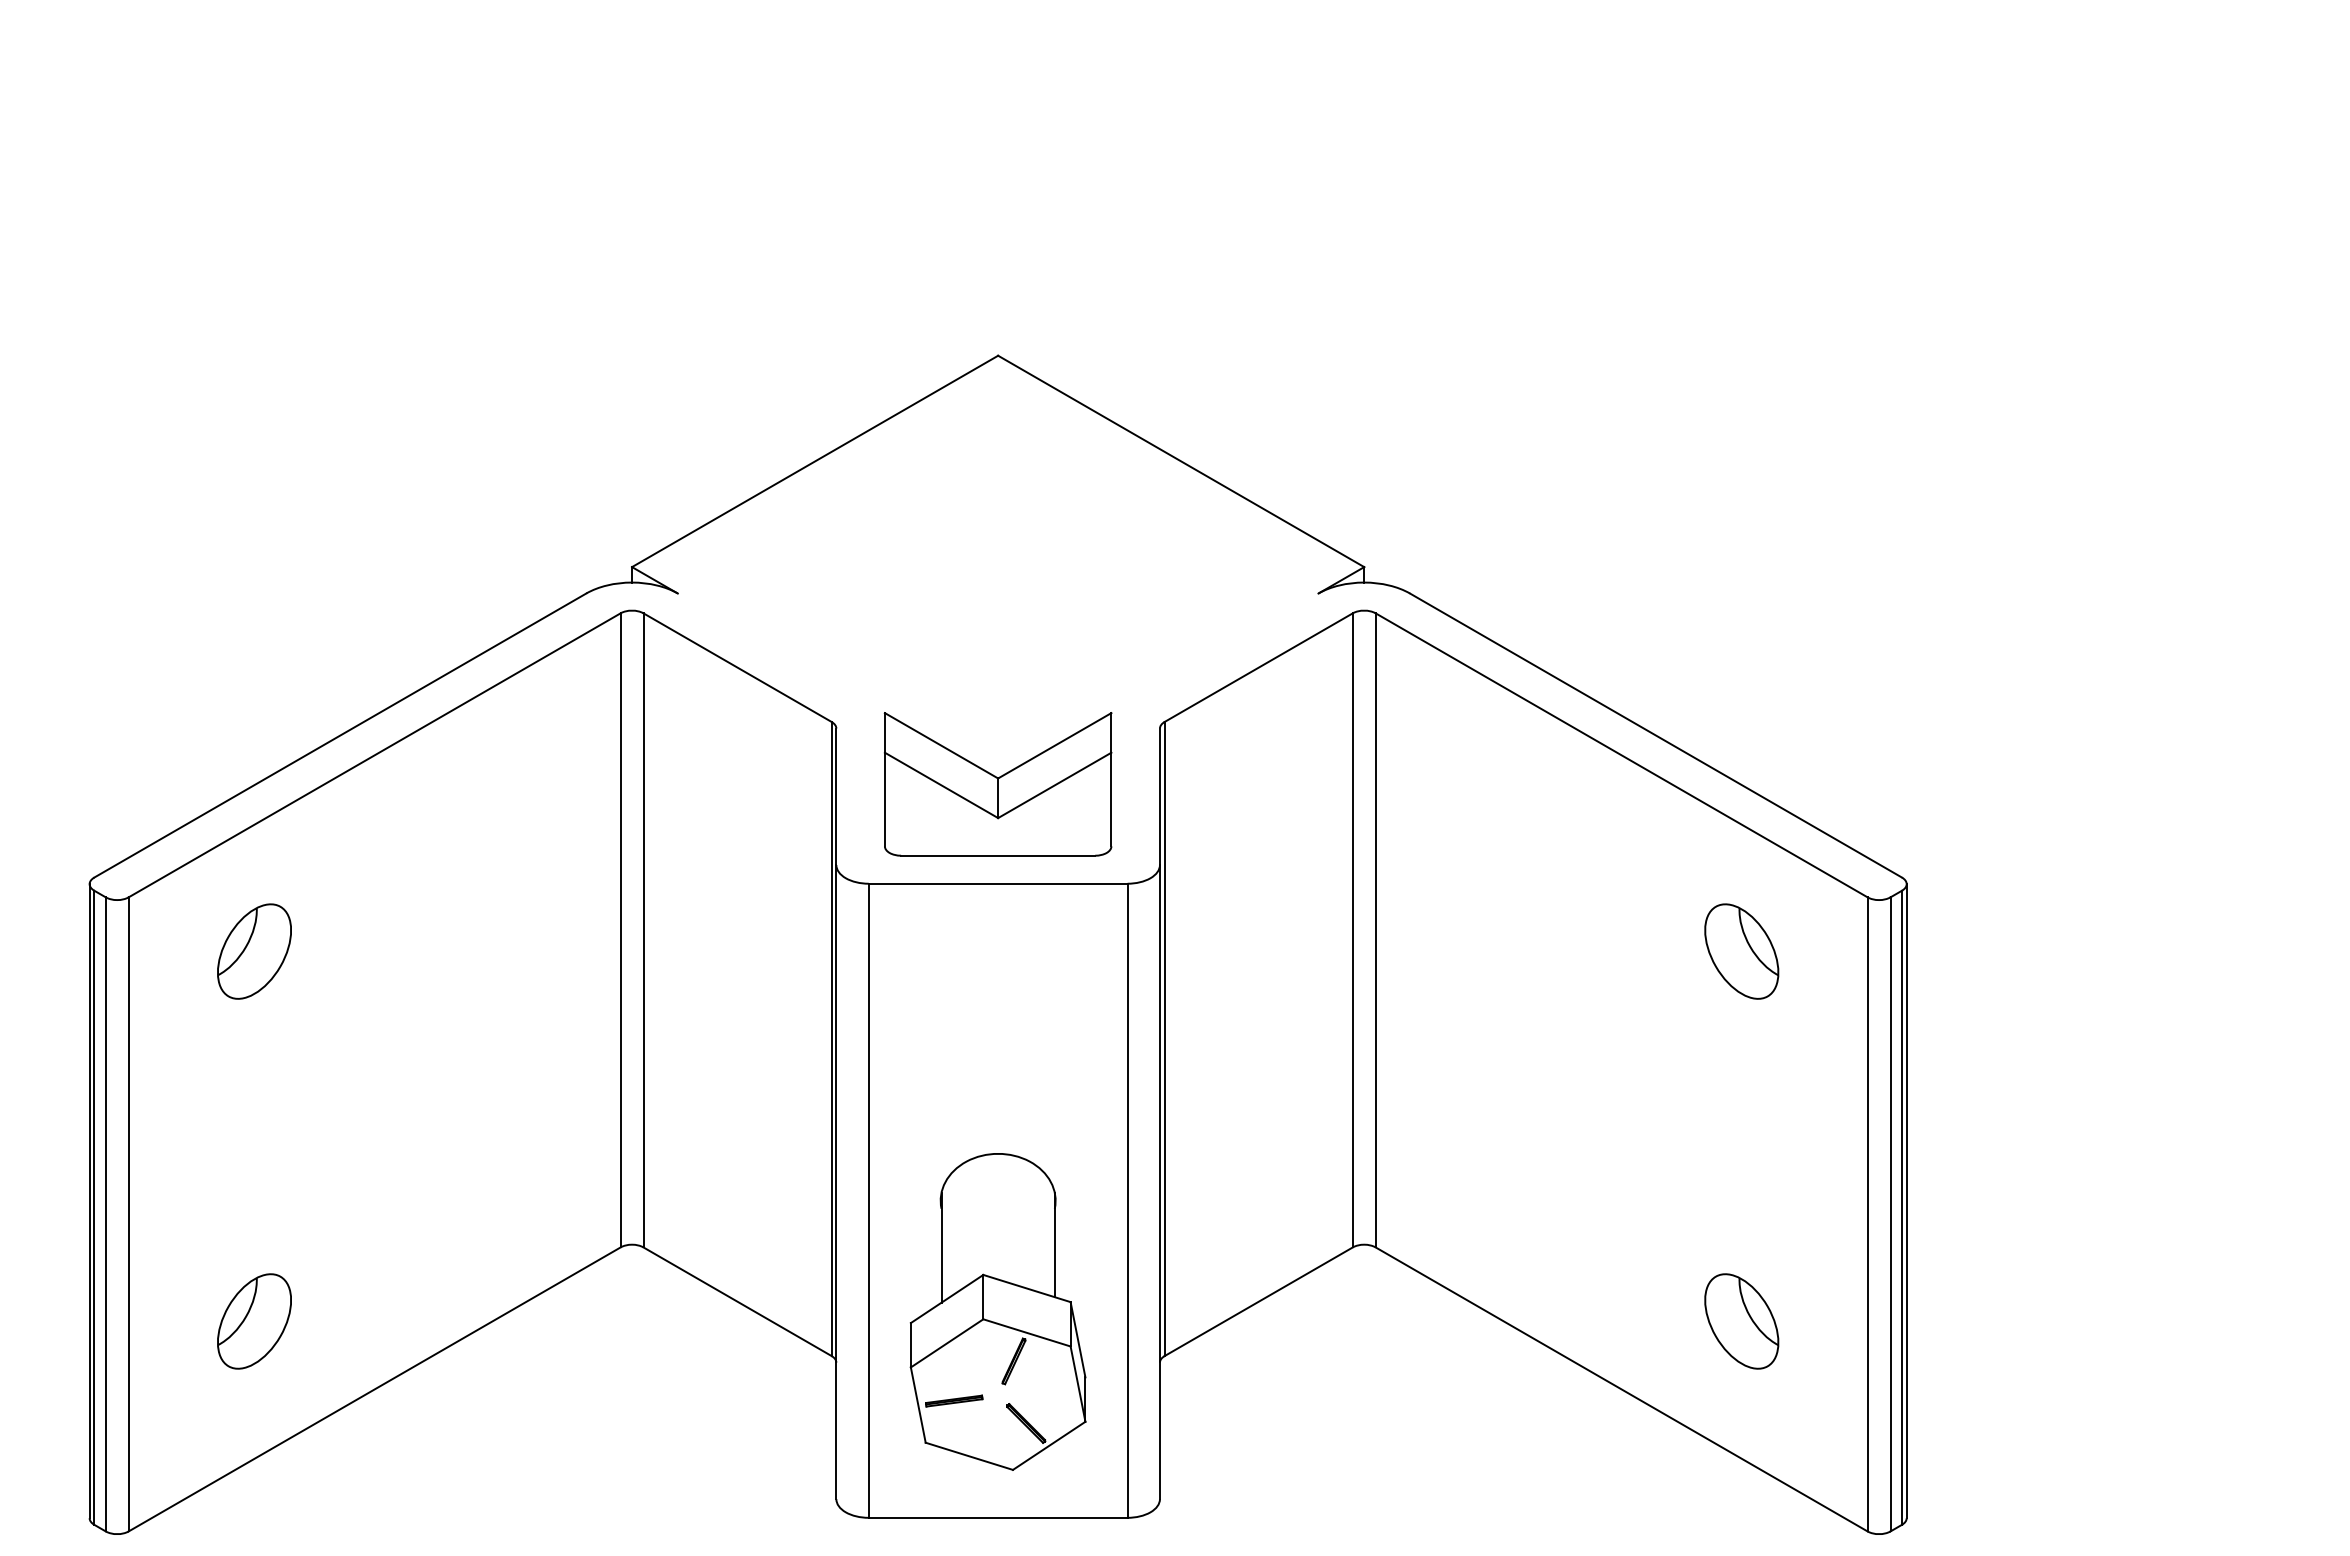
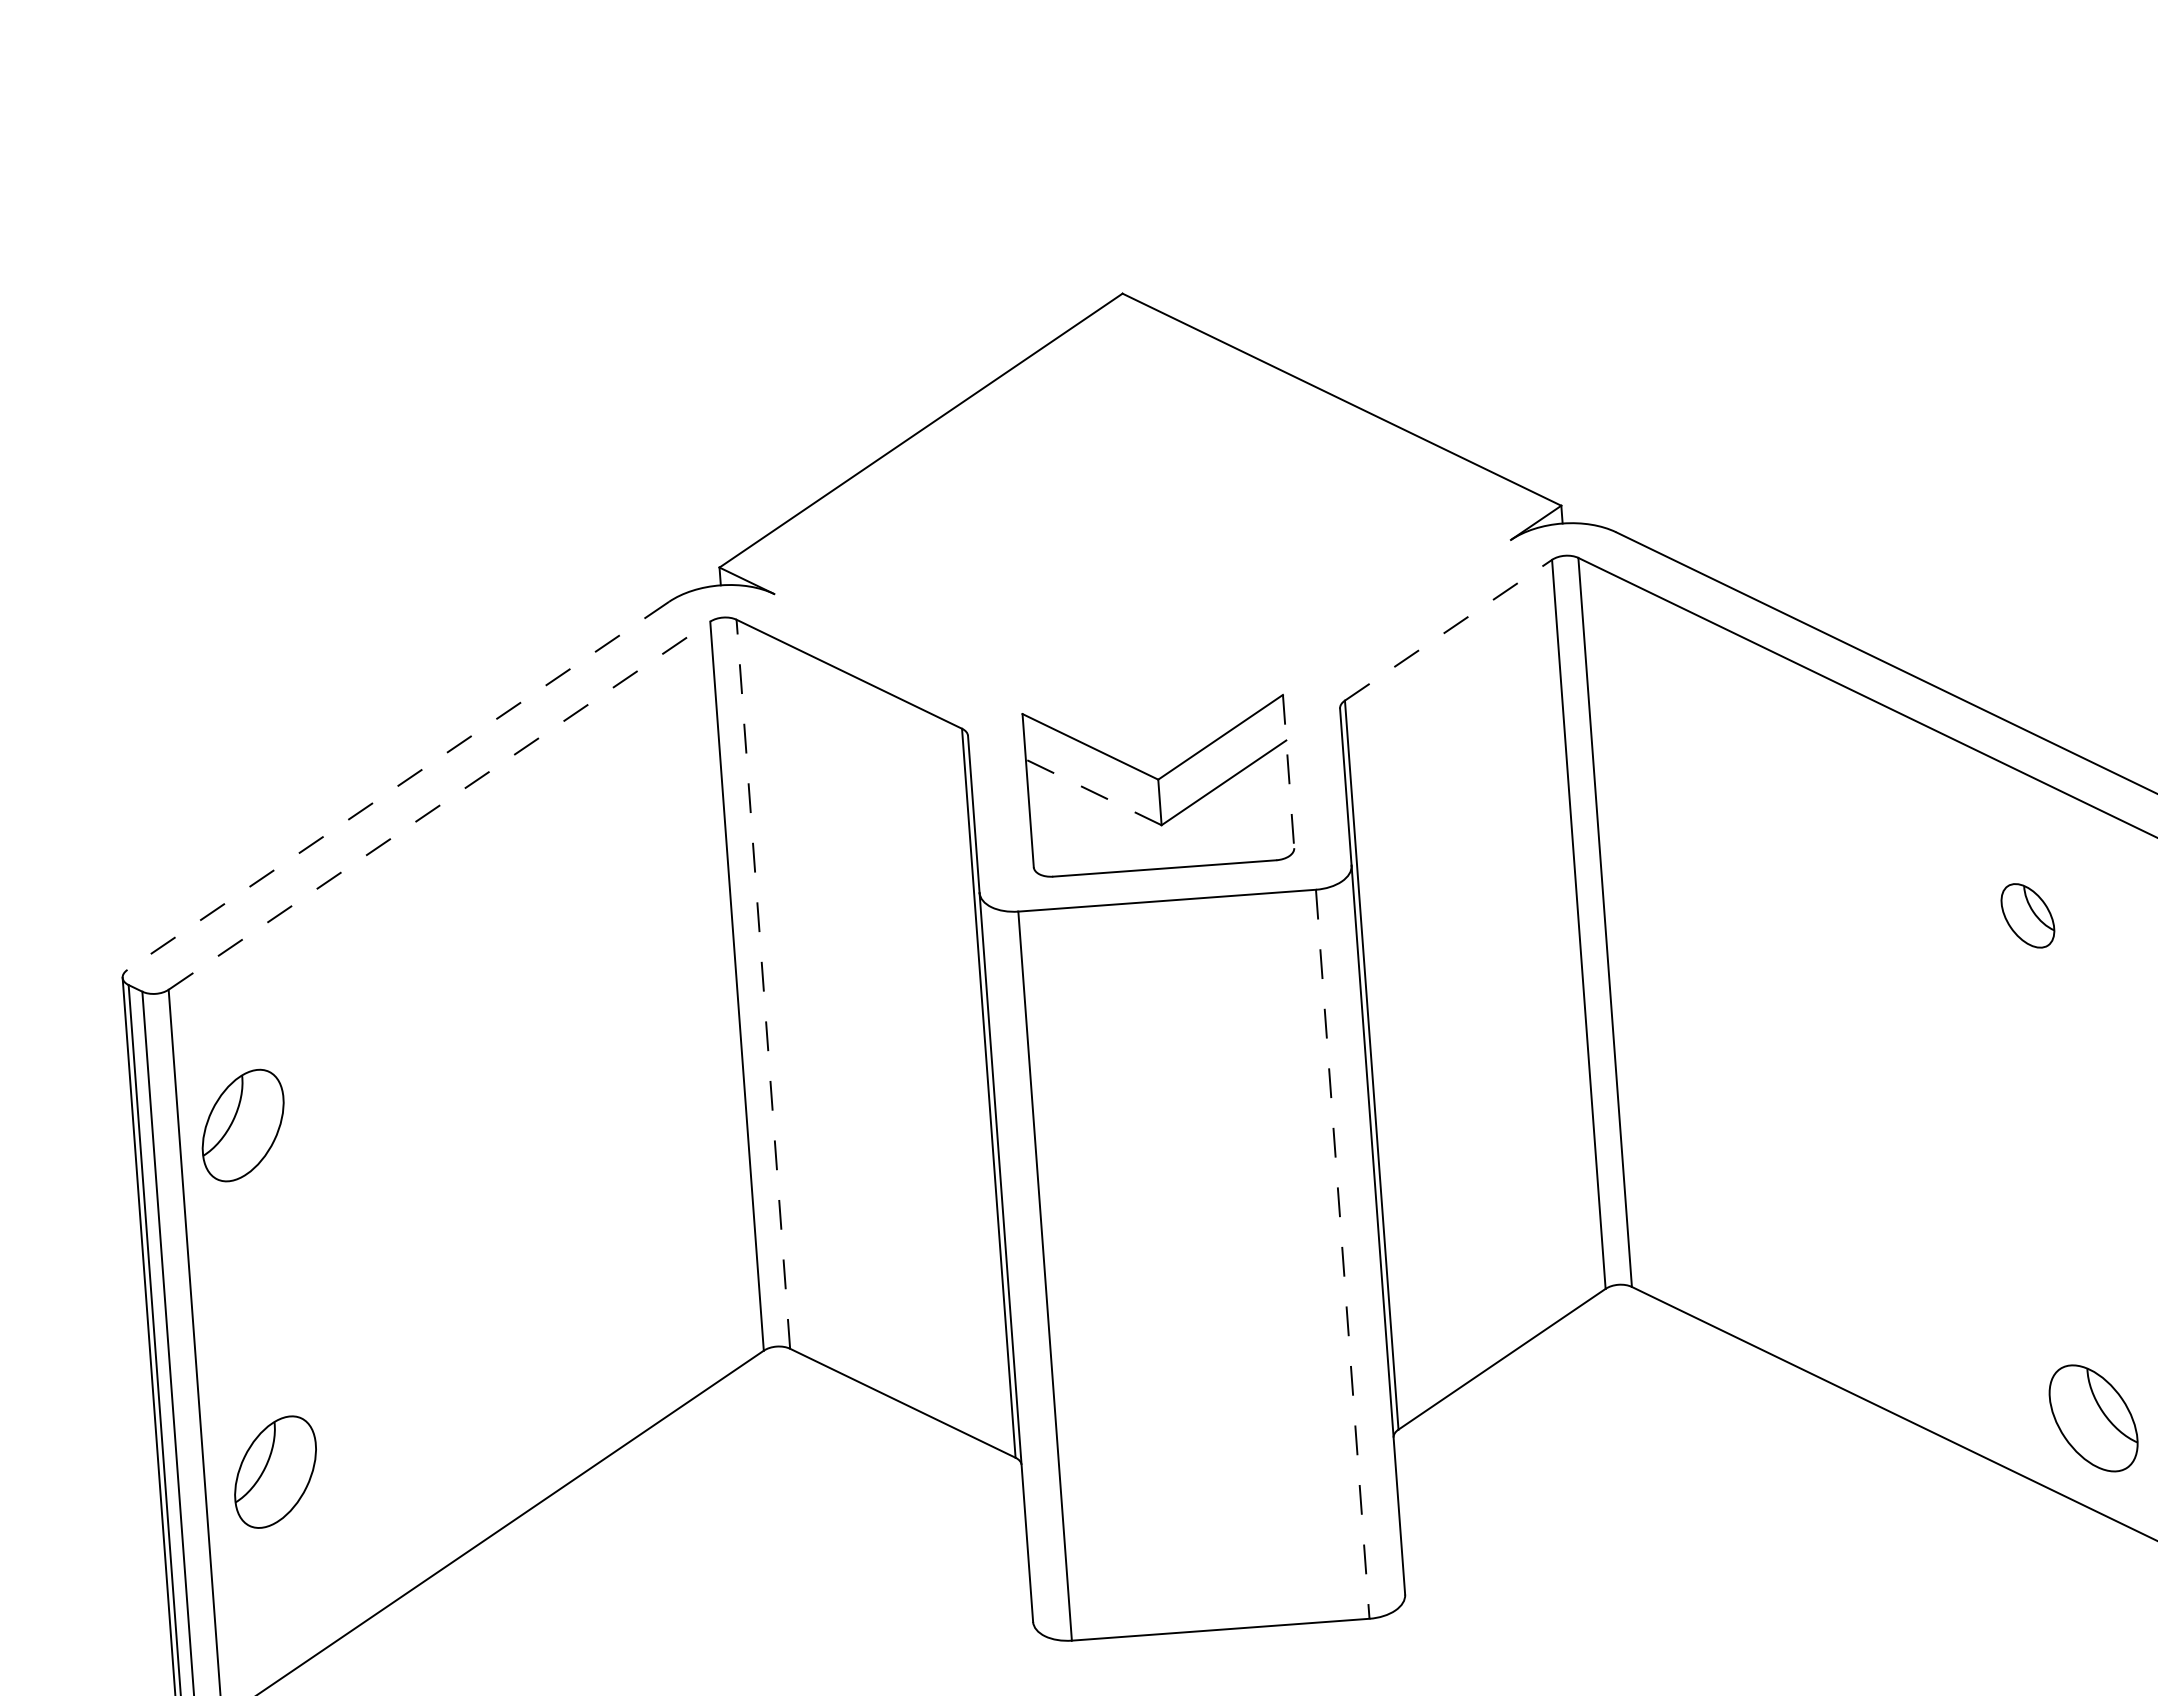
line: (1258, 667) -> (1448, 630), solid -> dashed
line: (339, 735) -> (397, 785), solid -> dashed
line: (375, 755) -> (440, 805), solid -> dashed
line: (1111, 779) -> (1288, 771), solid -> dashed
line: (941, 785) -> (1093, 792), solid -> dashed
line: (643, 929) -> (763, 983), solid -> dashed
part: (254, 951) -> (243, 1125), moved
part: (1741, 951) -> (2027, 915), size x0.6
line: (1127, 1201) -> (1342, 1255), solid -> dashed
part: (997, 1311) -> (1202, 1392), removed
part: (254, 1321) -> (275, 1472), moved
part: (1741, 1321) -> (2093, 1418), moved

